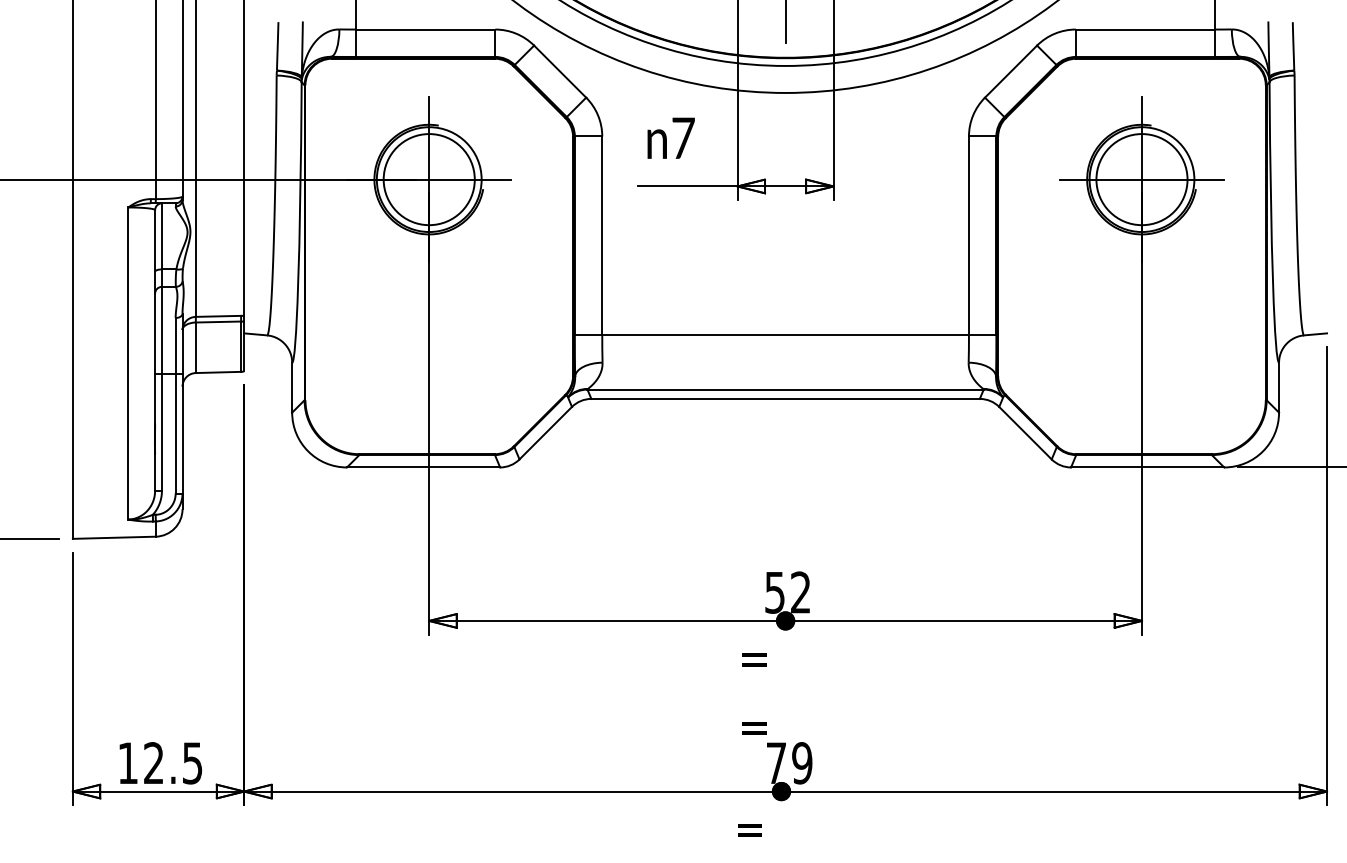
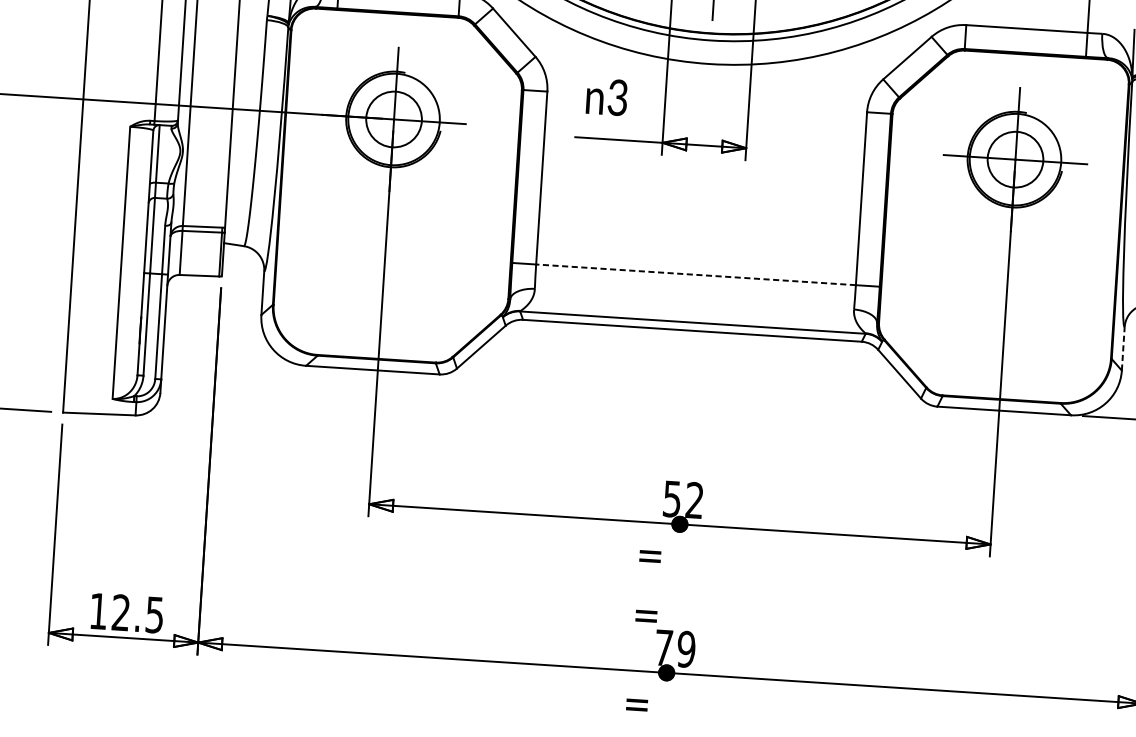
text: (683, 138) -> (618, 97), 7 -> 3
circle: (428, 179) -> (393, 119), size x0.7
circle: (1141, 179) -> (1015, 159), size x0.7
line: (785, 334) -> (695, 274), solid -> dashed
line: (1279, 387) -> (1123, 348), solid -> dashed

